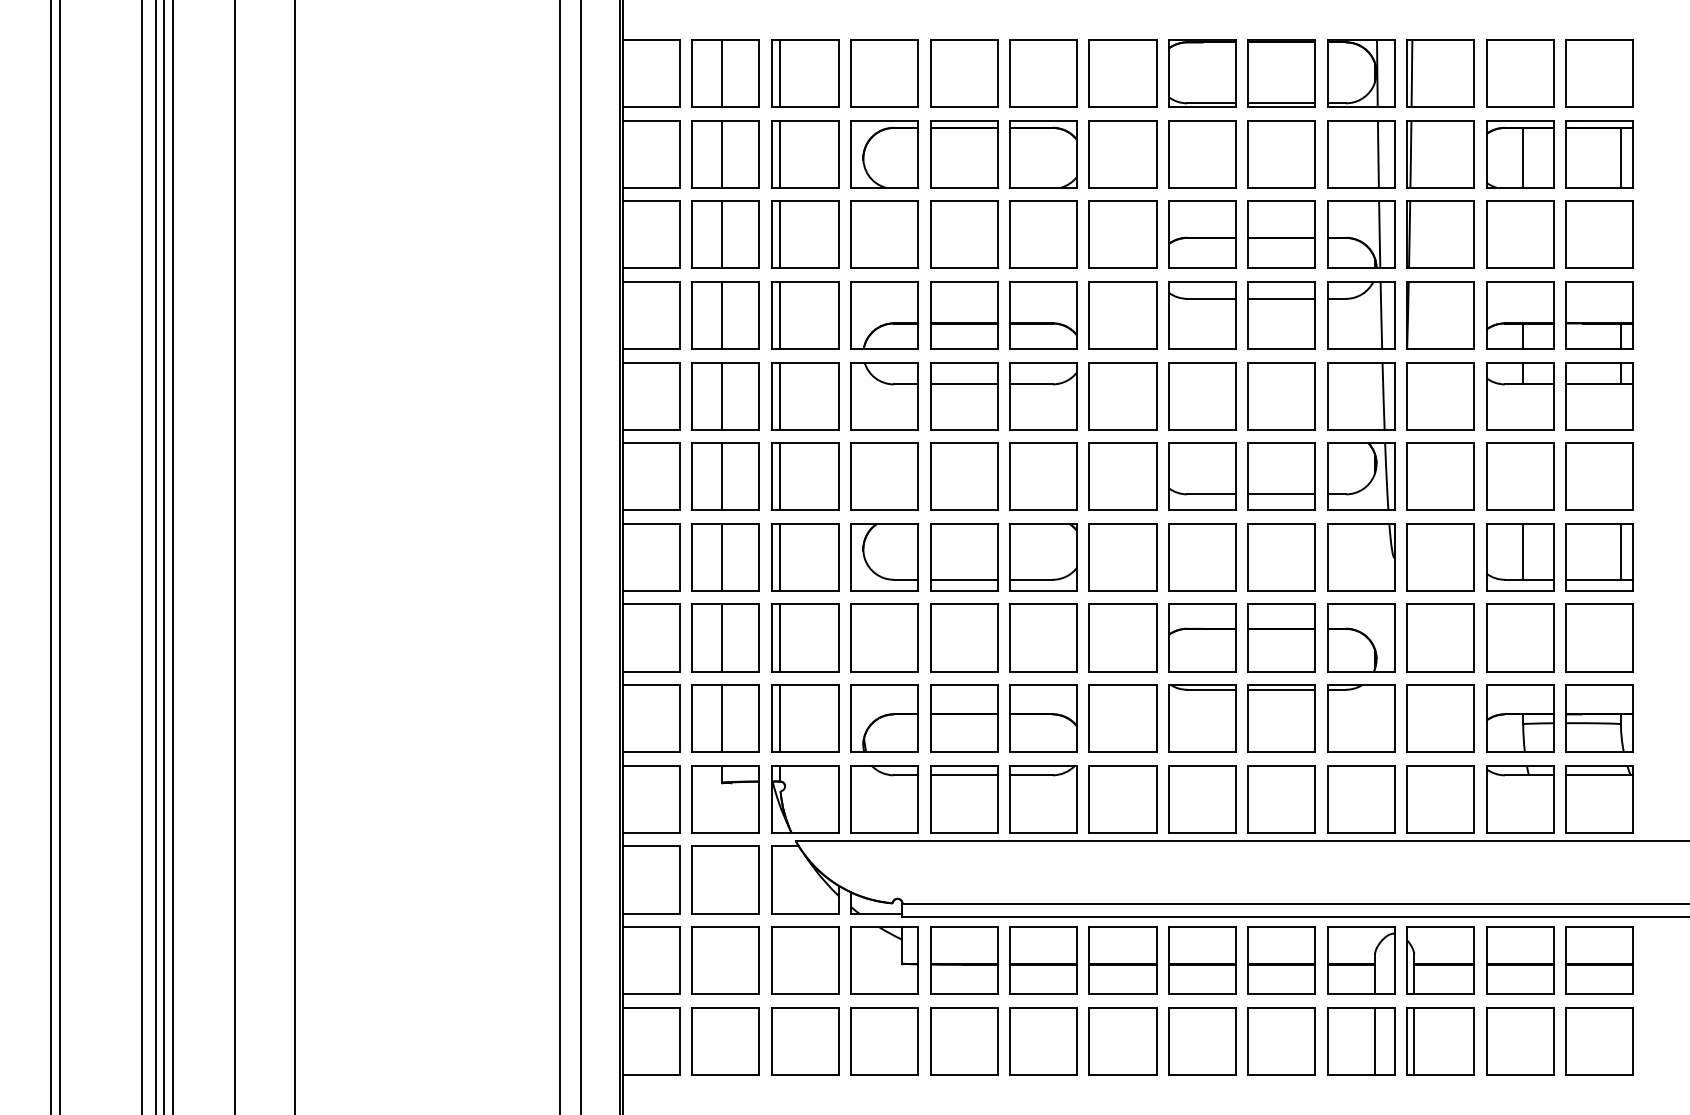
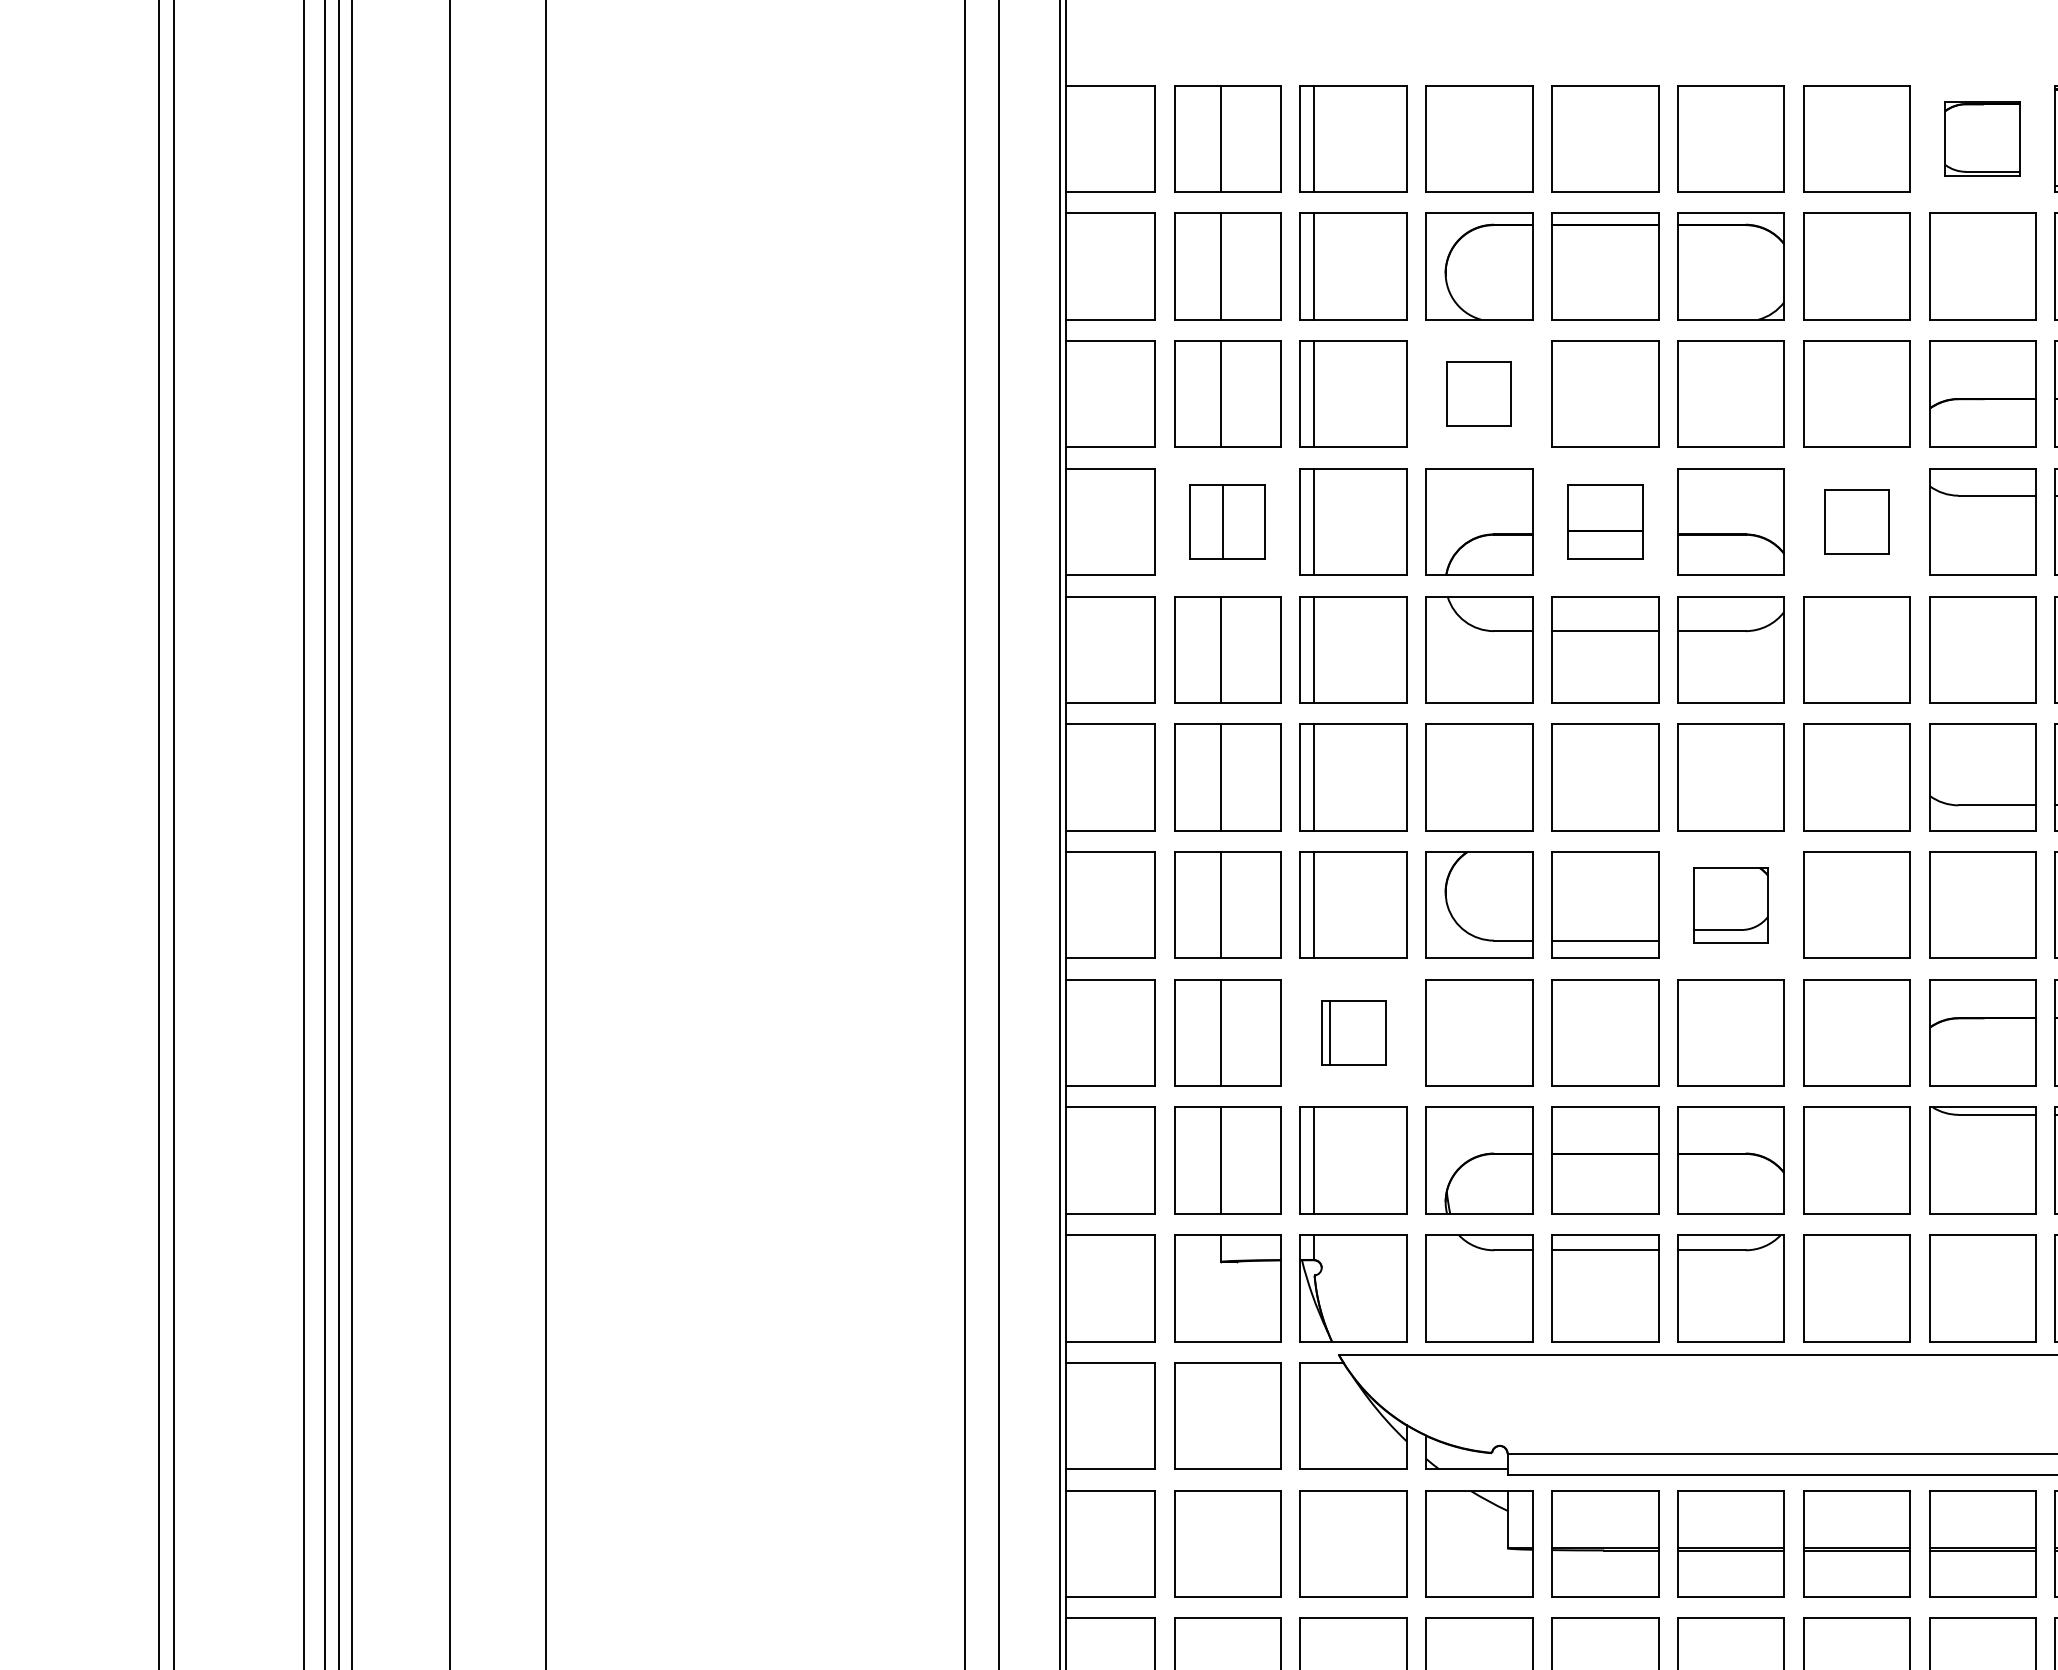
part: (1202, 73) -> (1982, 138), size x0.7
part: (884, 234) -> (1479, 393), size x0.6
part: (725, 315) -> (1227, 522), size x0.7
part: (964, 315) -> (1605, 522), size x0.7
part: (1122, 315) -> (1856, 522), size x0.6
part: (1043, 557) -> (1730, 905), size x0.7
part: (805, 637) -> (1354, 1032), size x0.6

